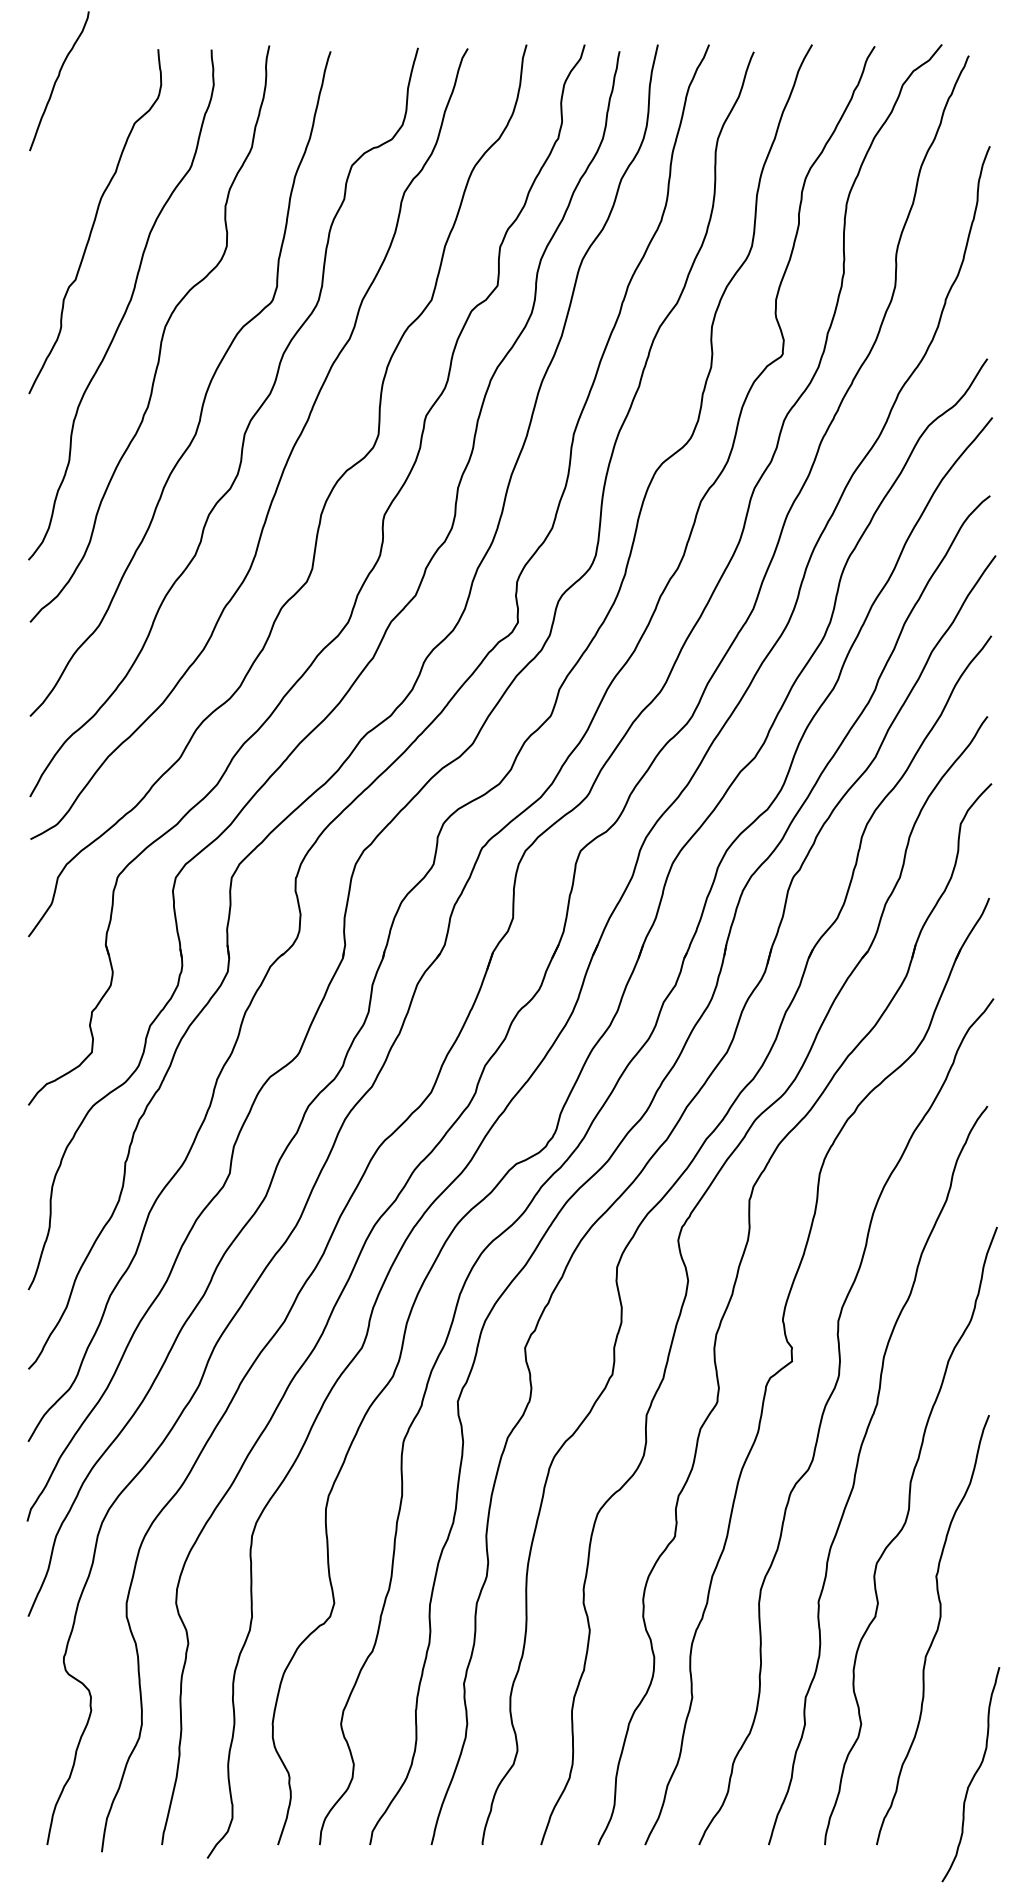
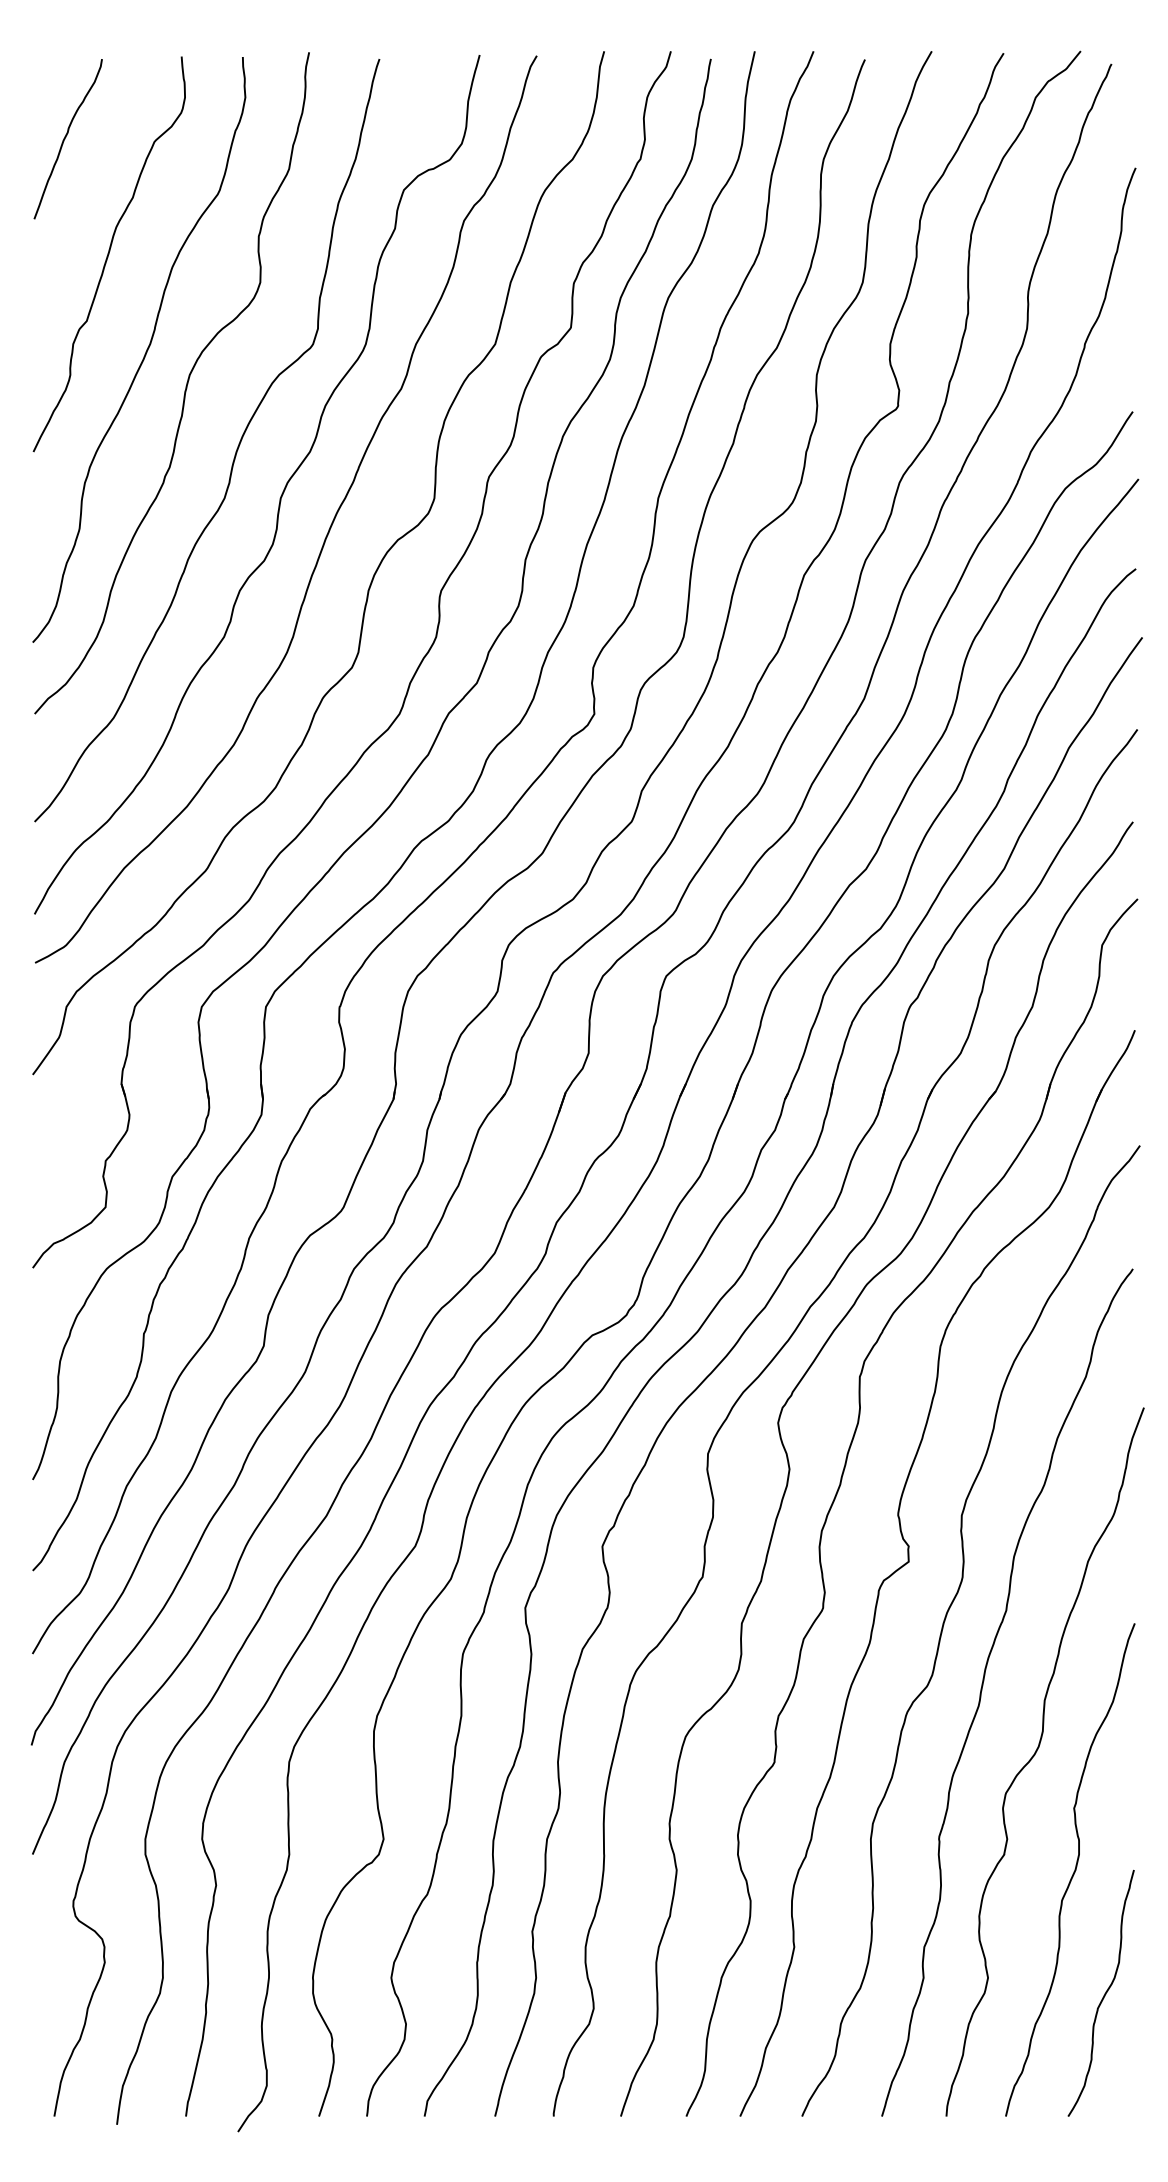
curve: (57, 80) -> (66, 138), moved
curve: (972, 1776) -> (1103, 1995), moved

